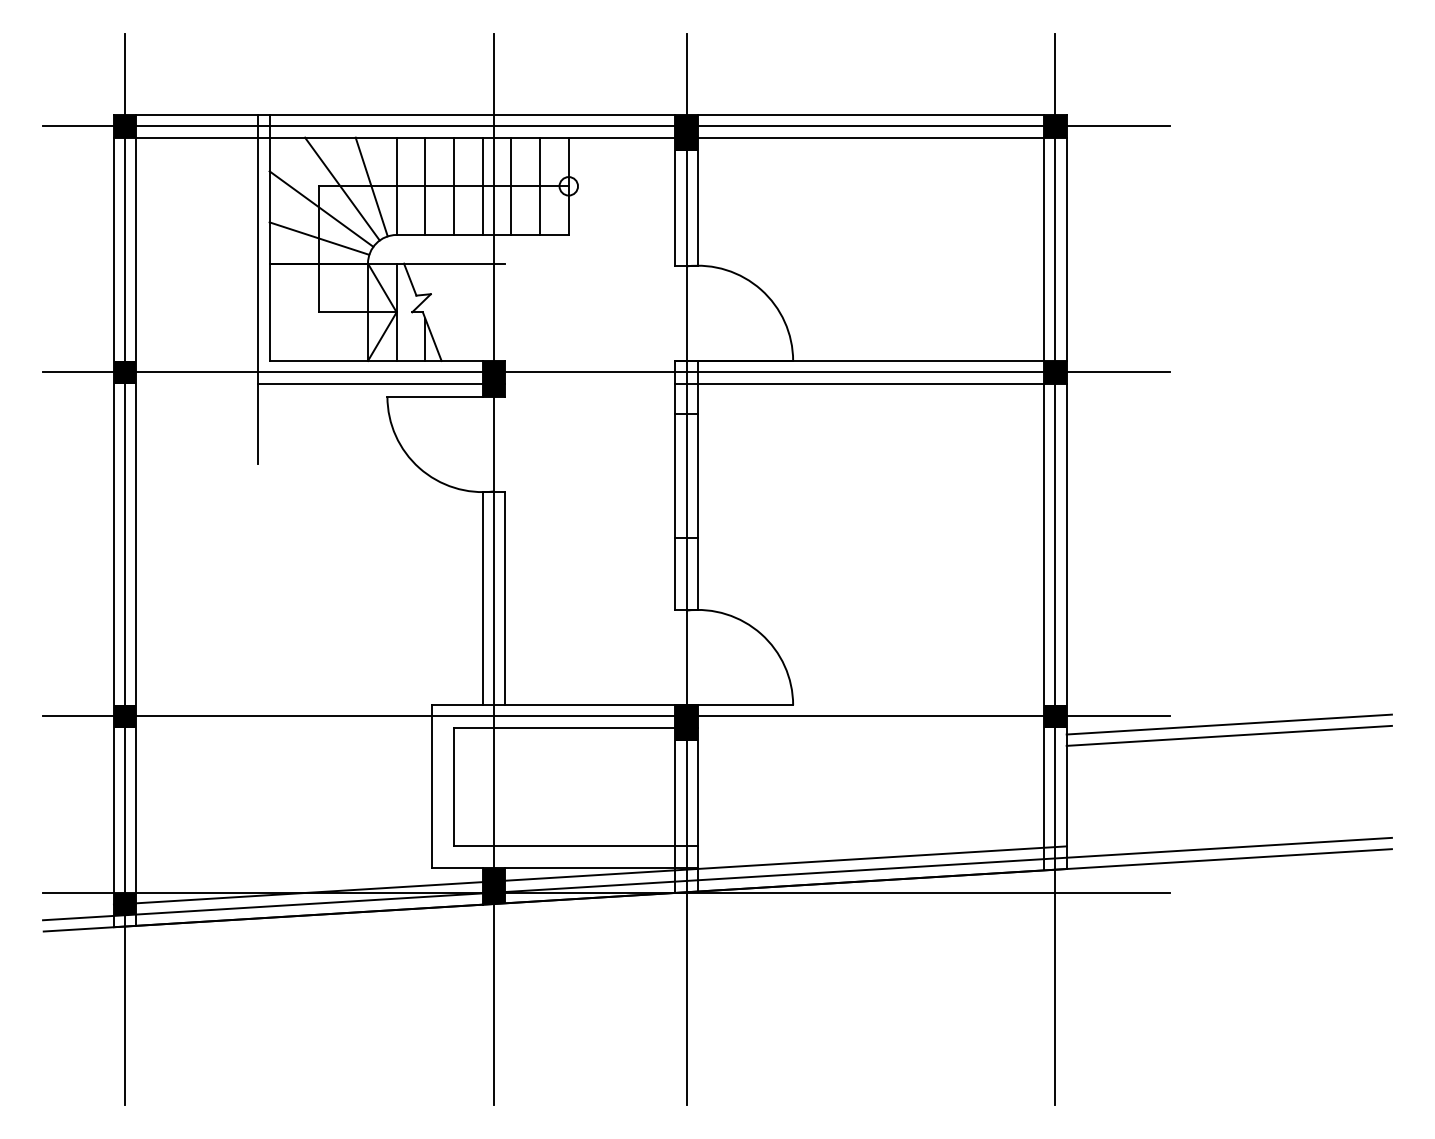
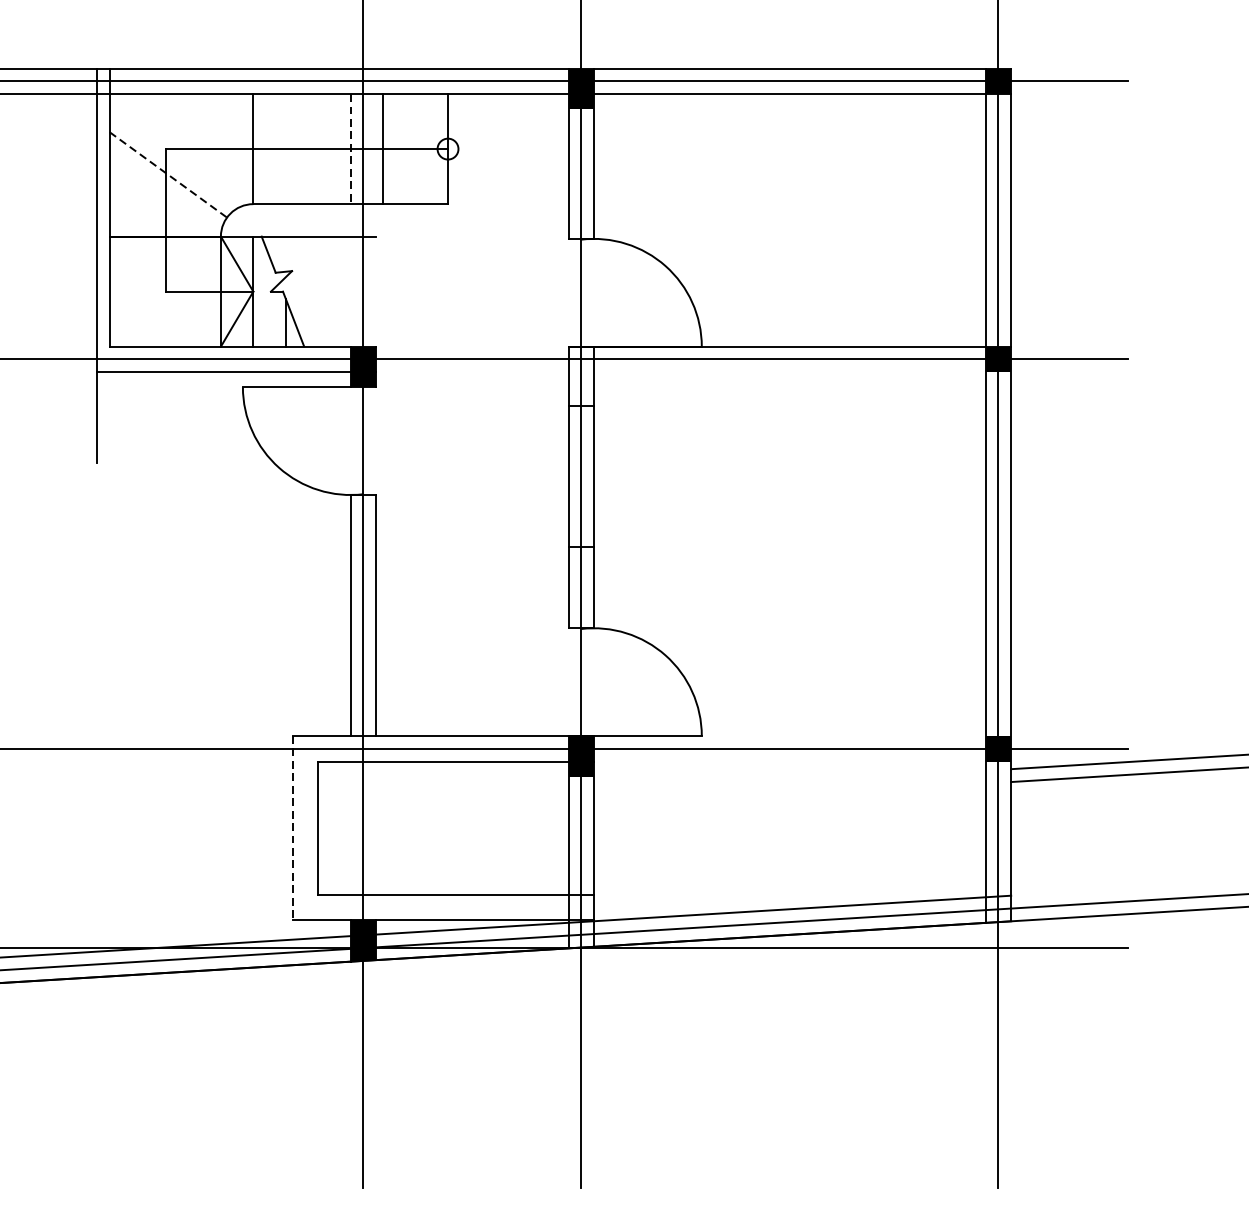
line: (425, 185) -> (285, 148), removed
line: (454, 185) -> (318, 148), removed
line: (540, 185) -> (416, 148), removed
line: (371, 186) -> (224, 149), removed
line: (482, 186) -> (350, 149), solid -> dashed
line: (342, 188) -> (192, 151), removed
line: (321, 209) -> (168, 175), solid -> dashed
line: (319, 238) -> (166, 208), removed
line: (870, 383) -> (789, 372), removed
line: (431, 787) -> (292, 829), solid -> dashed

